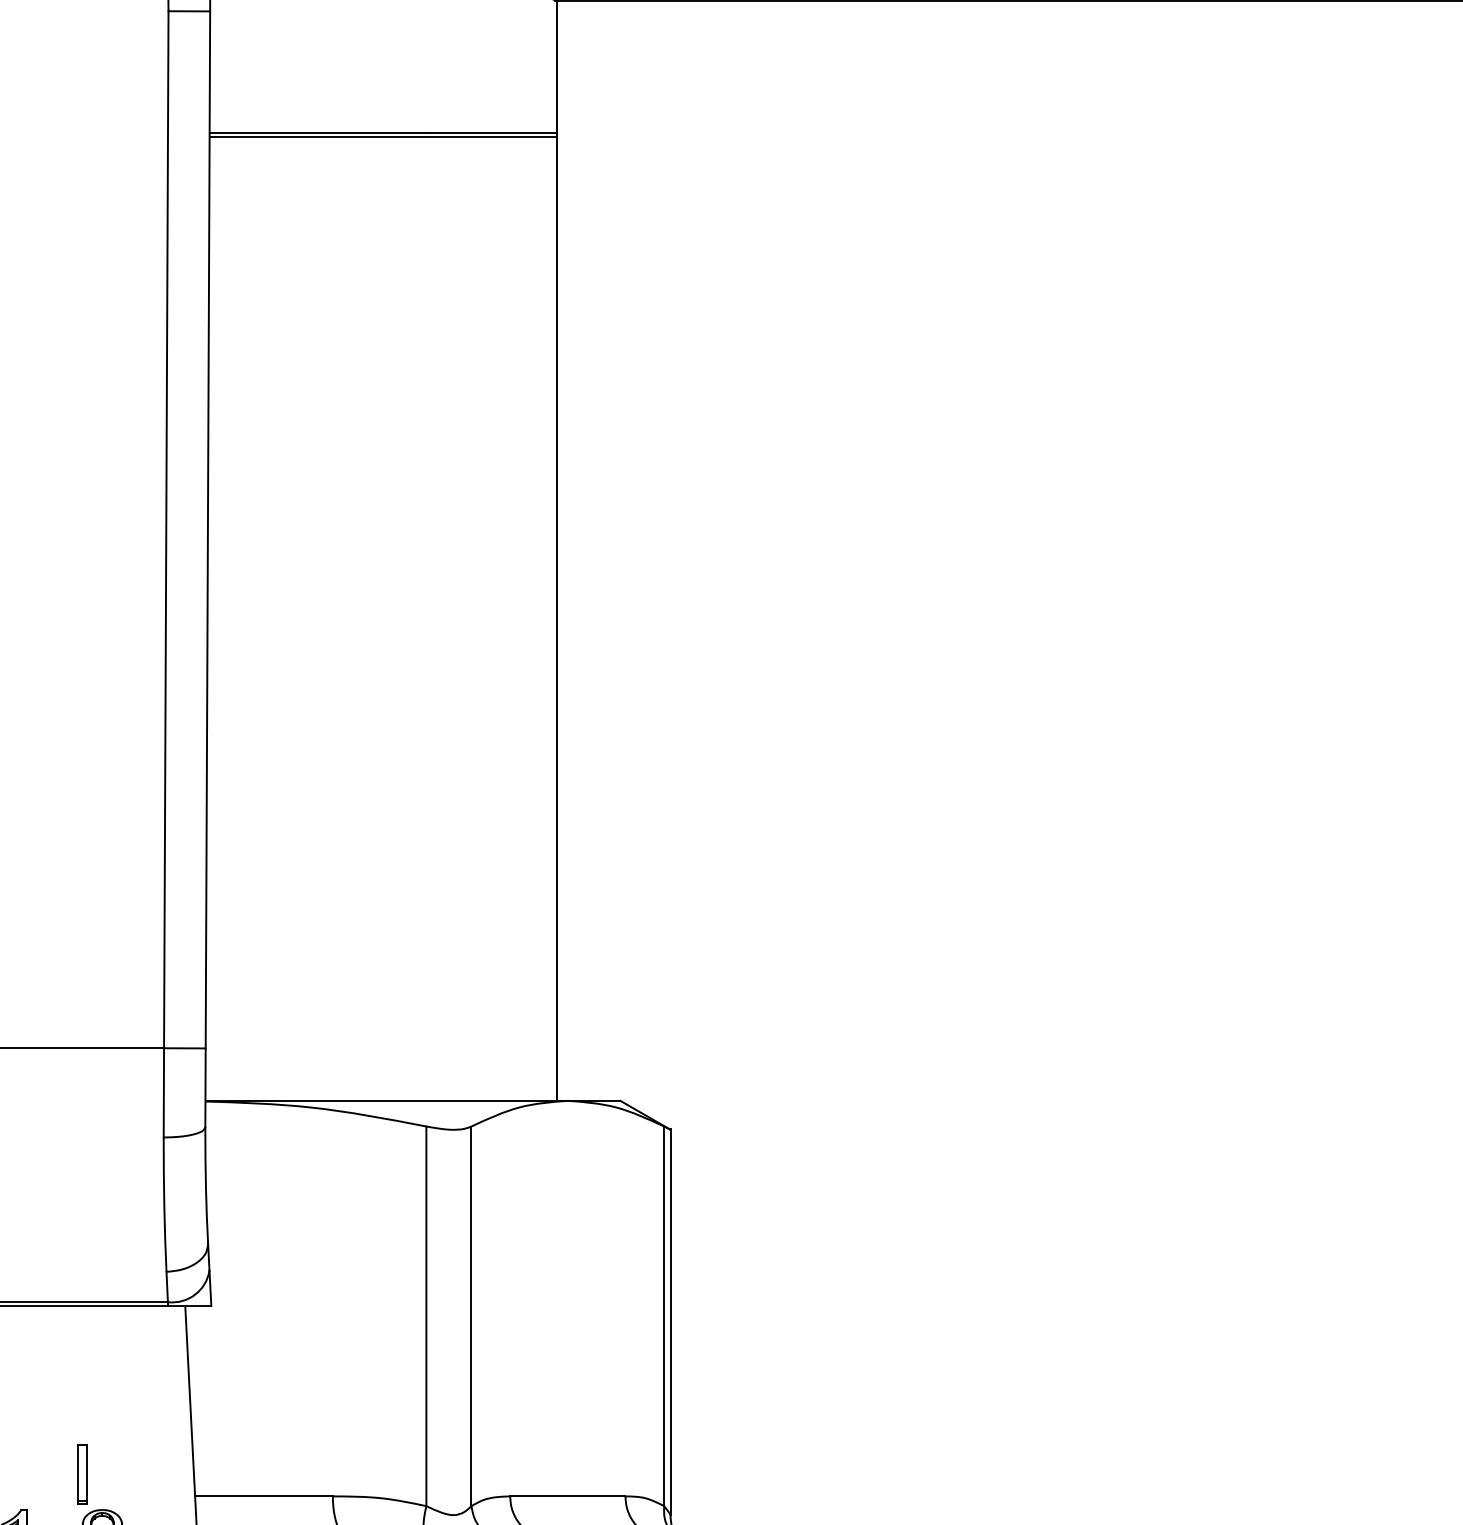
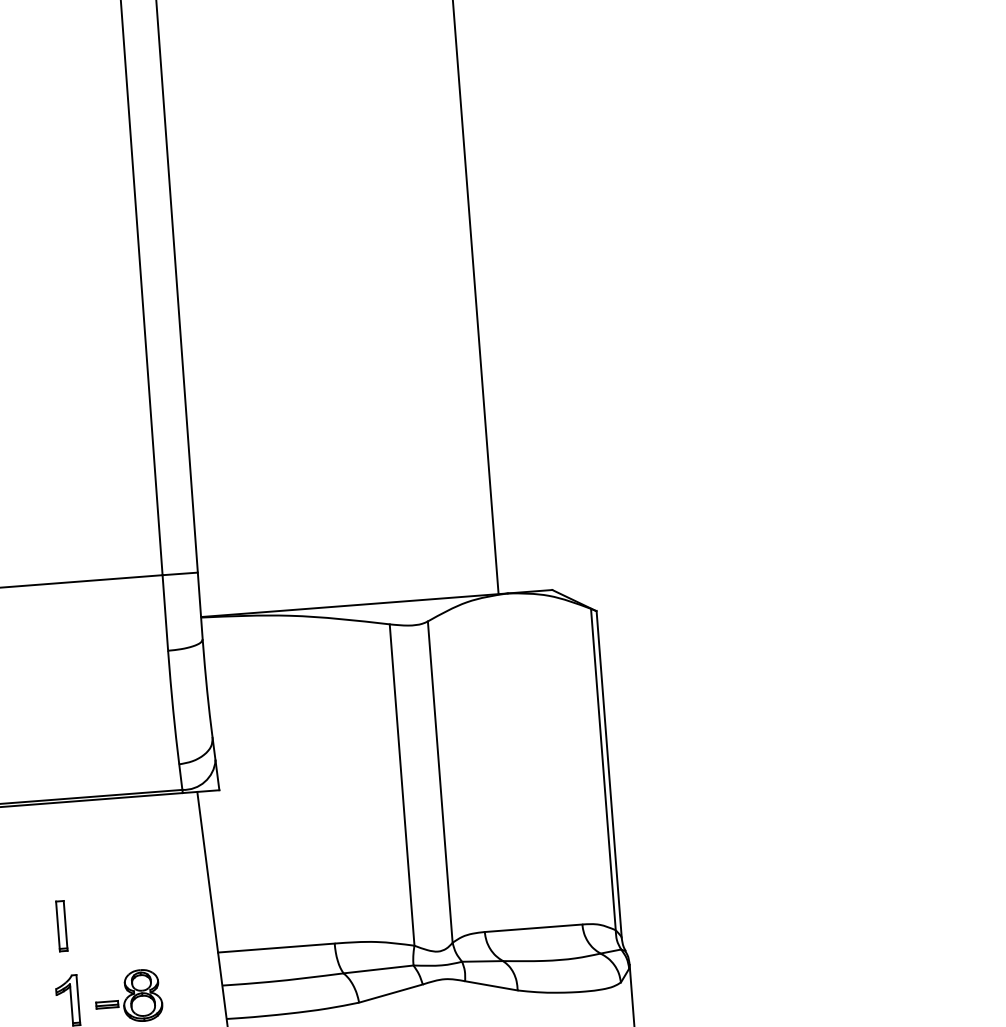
part: (82, 1474) -> (62, 926), moved

